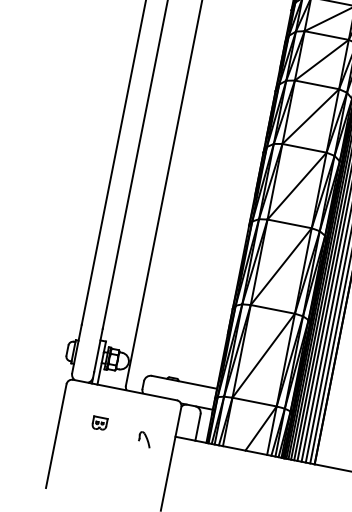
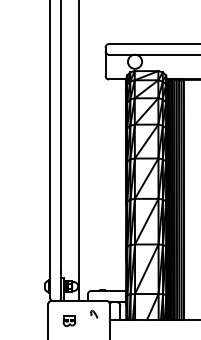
part: (99, 423) -> (69, 320), size x1.6
part: (145, 439) -> (94, 314), moved

